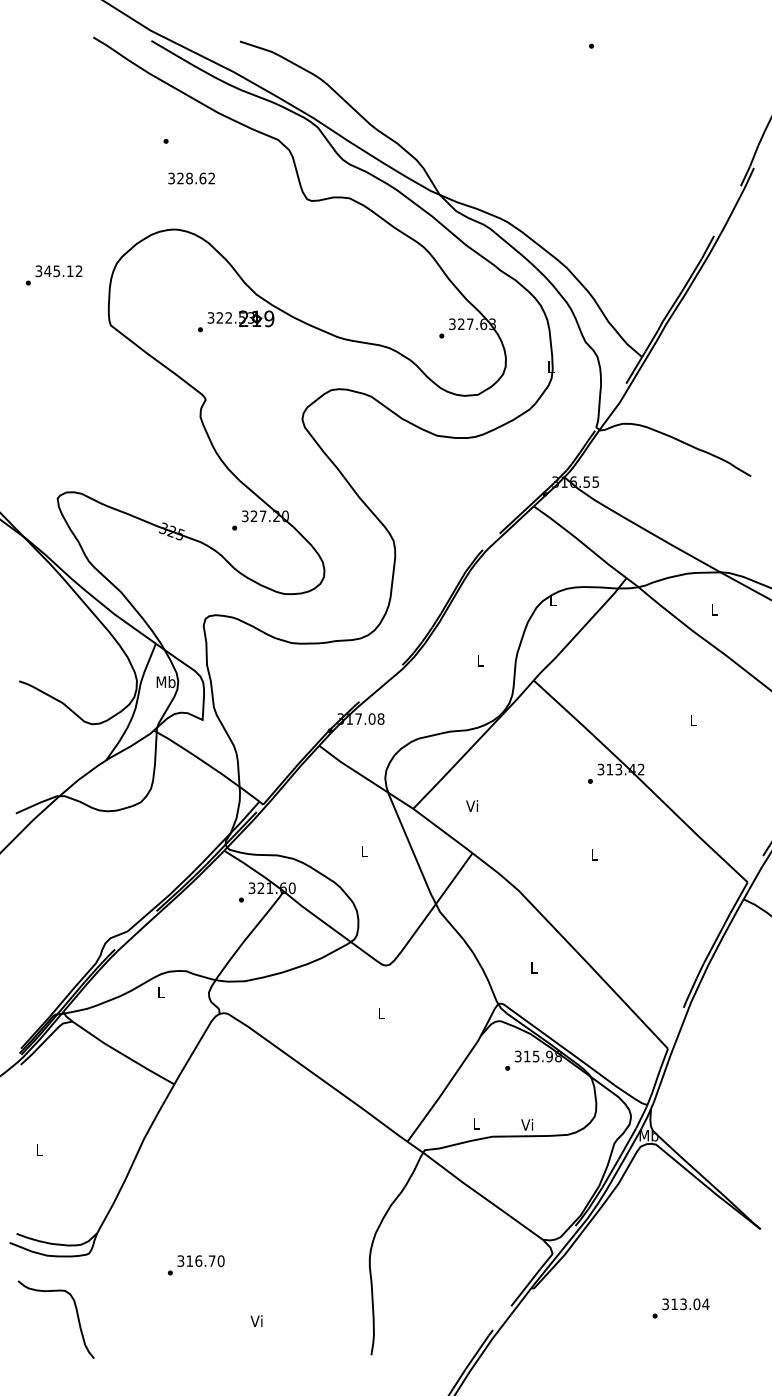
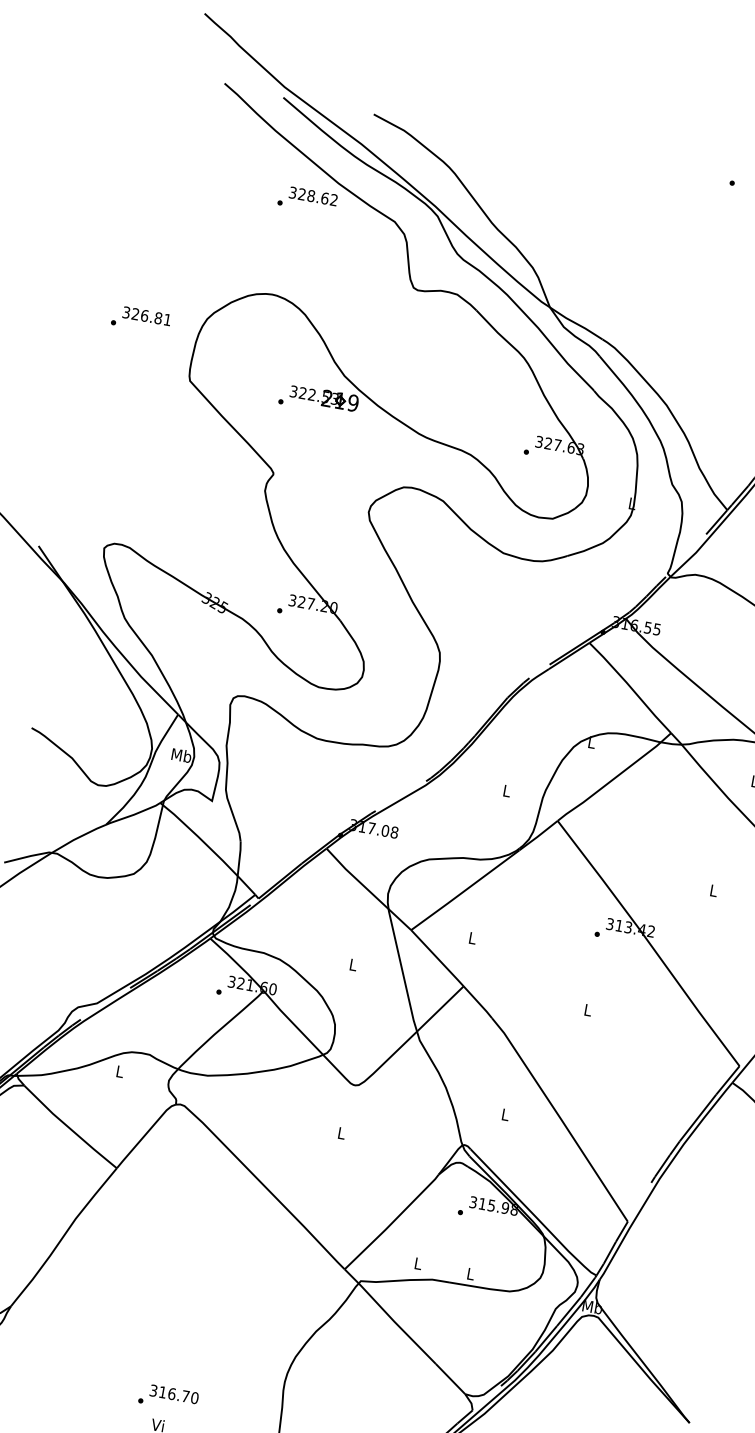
text: (191, 178) -> (313, 196), moved
text: (63, 271) -> (151, 317), 345.12 -> 326.81
text: (472, 805) -> (472, 937), Vi -> L
text: (527, 1124) -> (470, 1273), Vi -> L
text: (196, 1265) -> (168, 1398), moved

